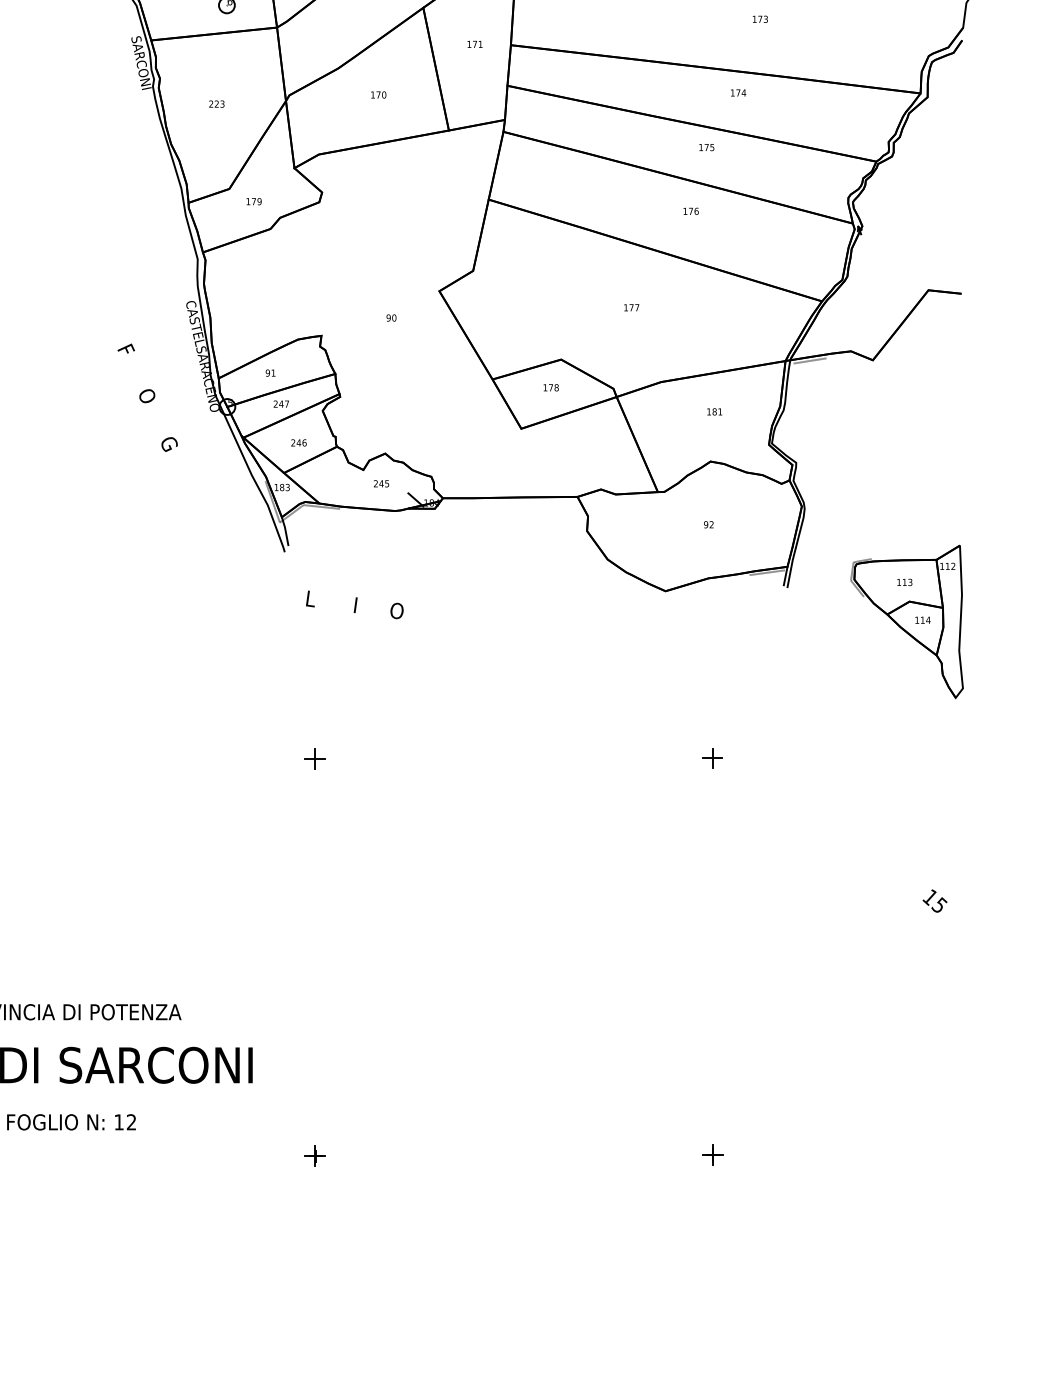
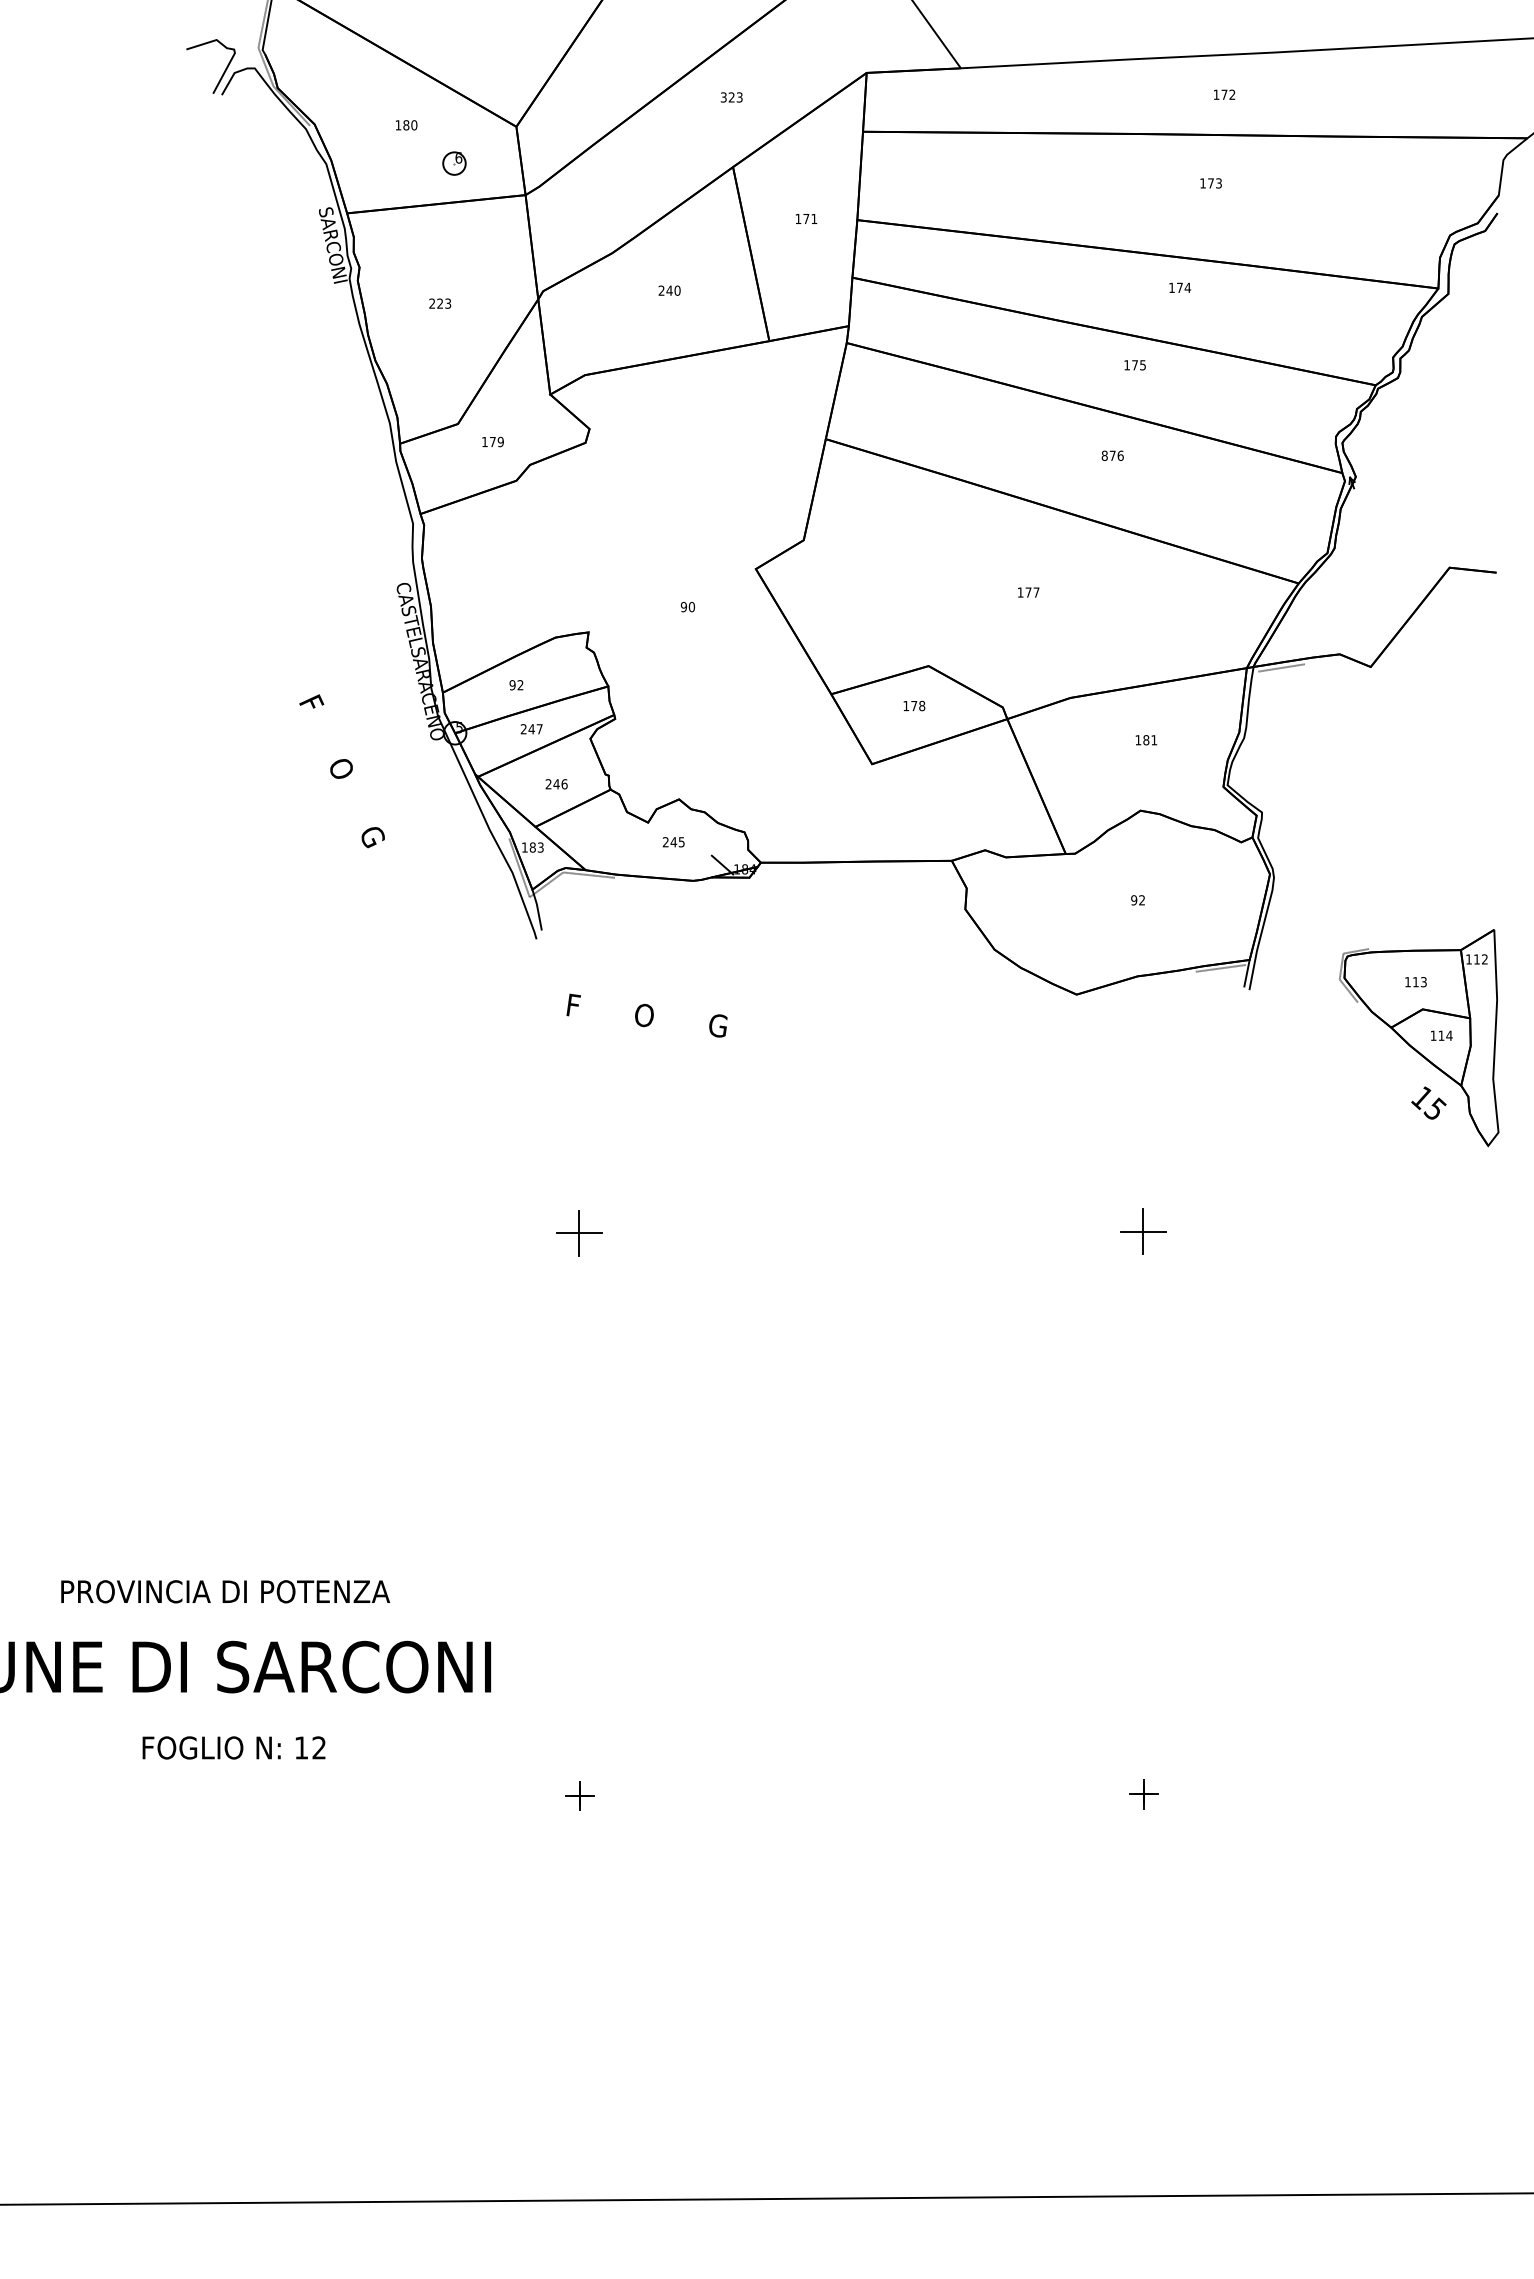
text: (375, 94) -> (665, 290), 170 -> 240
text: (685, 211) -> (1104, 455), 176 -> 876
text: (273, 373) -> (520, 685), 91 -> 92
text: (147, 397) -> (341, 771), moved
text: (363, 605) -> (648, 1015), L      I     O -> F      O      G
part: (314, 758) -> (578, 1232), size x1.6
part: (711, 758) -> (1142, 1231), size x1.6
text: (934, 900) -> (1428, 1102), moved

